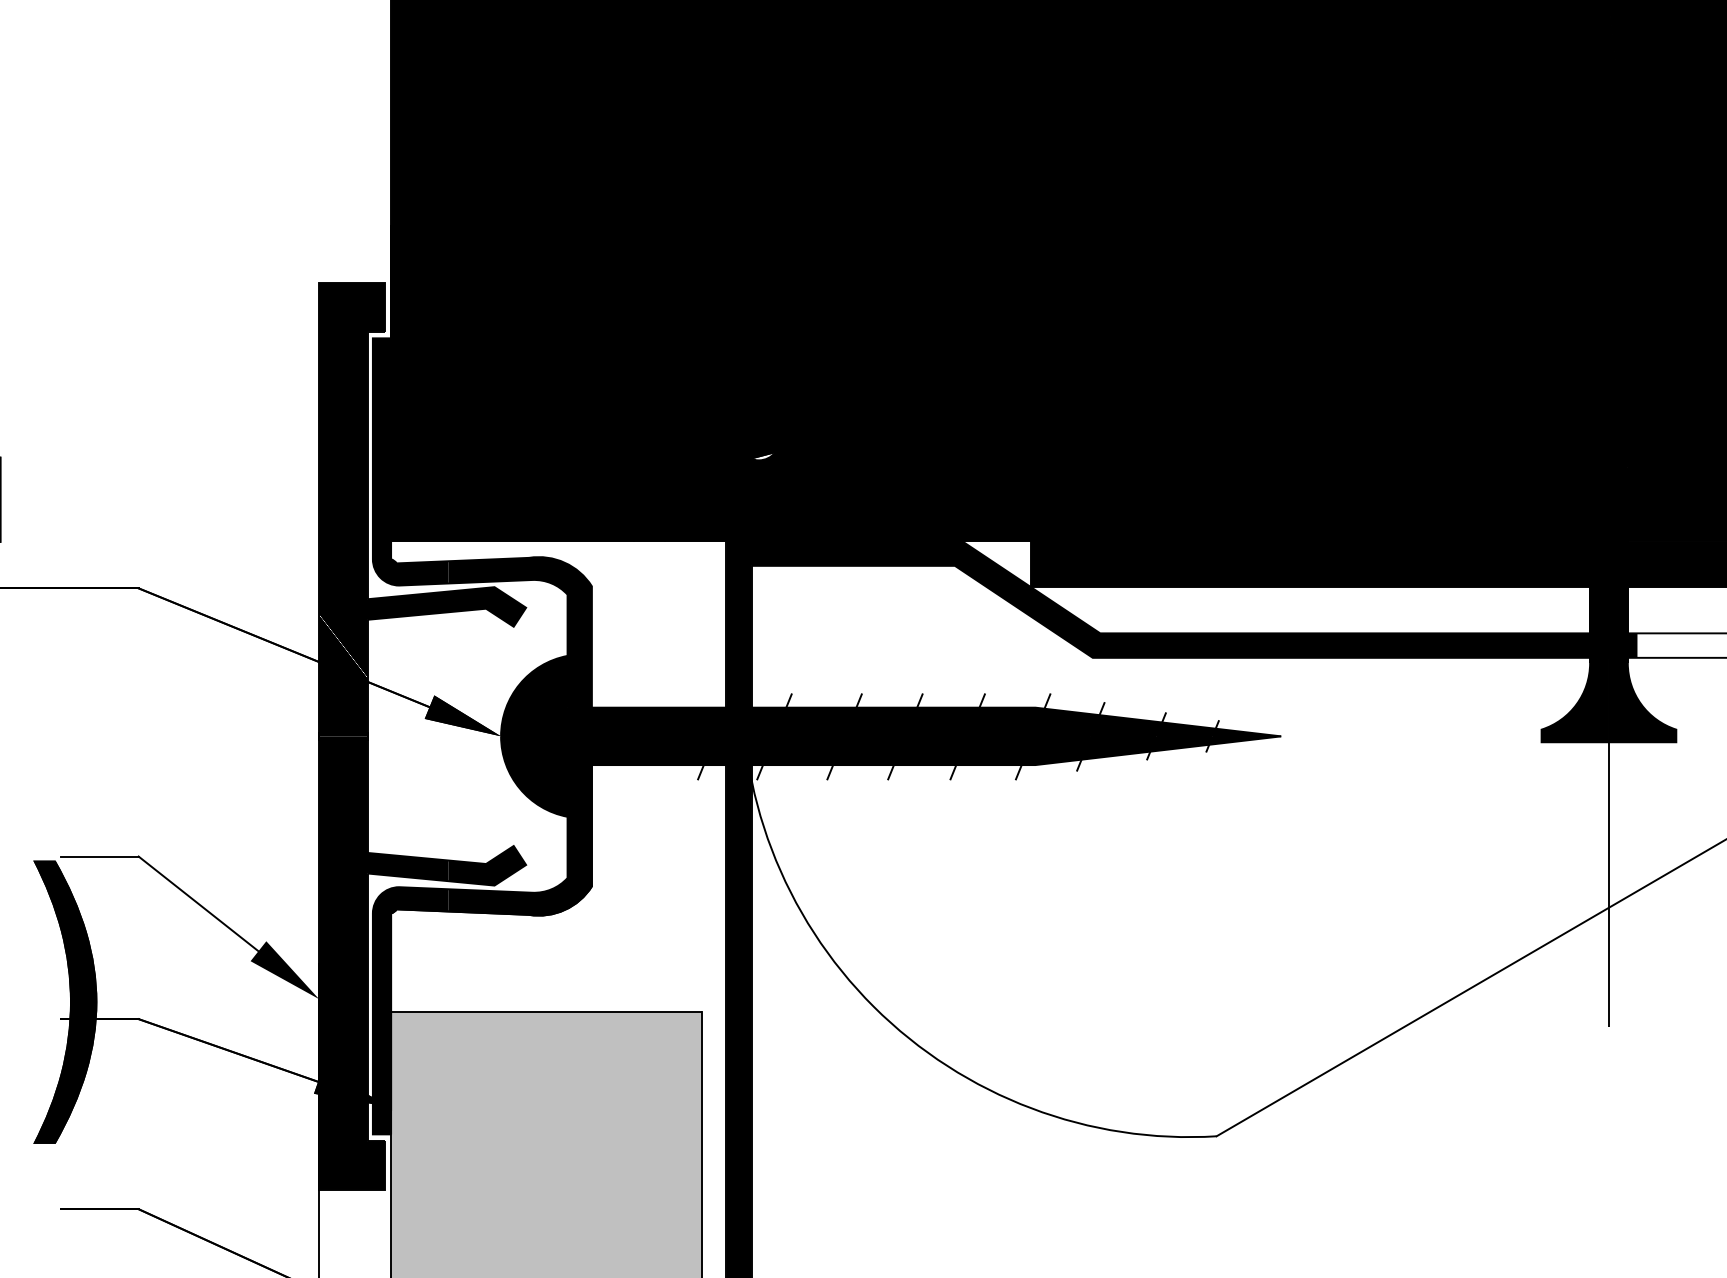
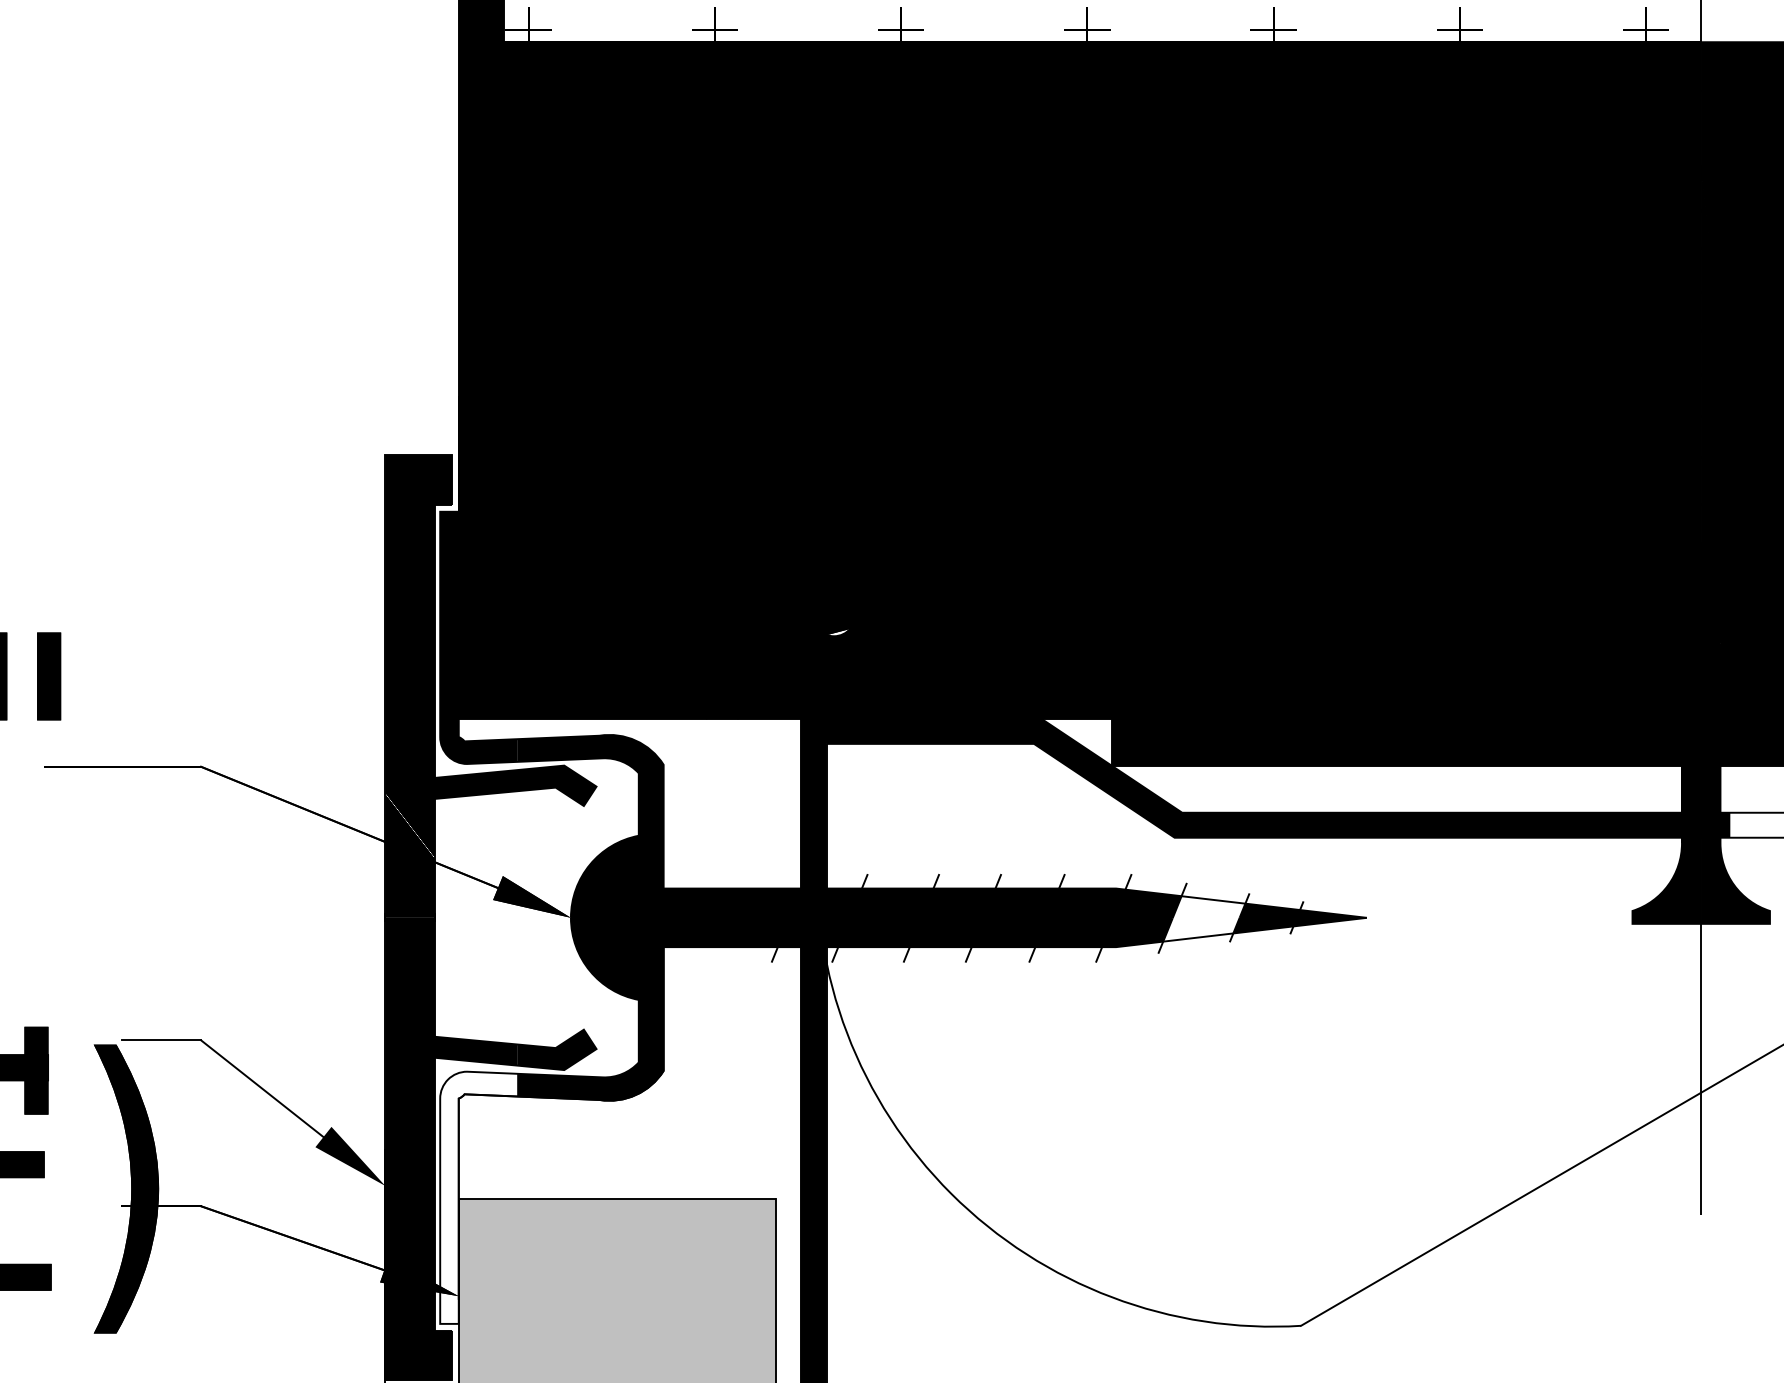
fill: (1122, 737) -> (1204, 918), removed
fill: (410, 1010) -> (478, 1197), removed

